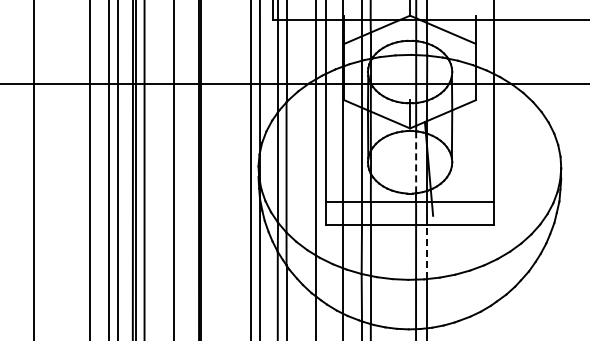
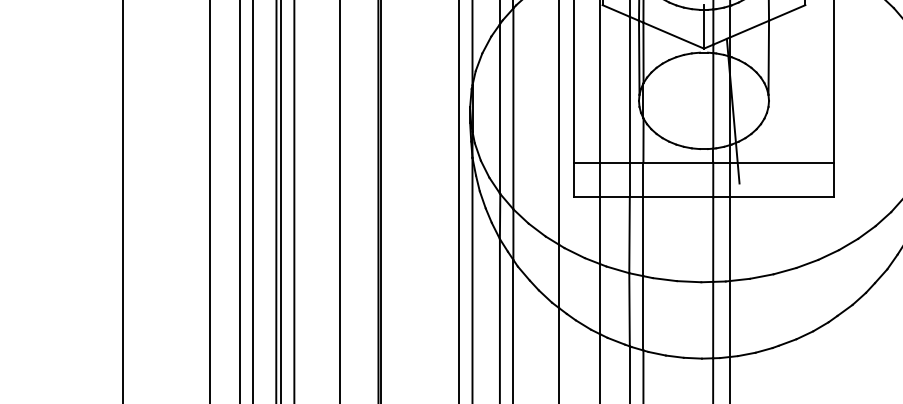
line: (416, 162) -> (713, 101), dashed -> solid
line: (427, 251) -> (730, 238), dashed -> solid

